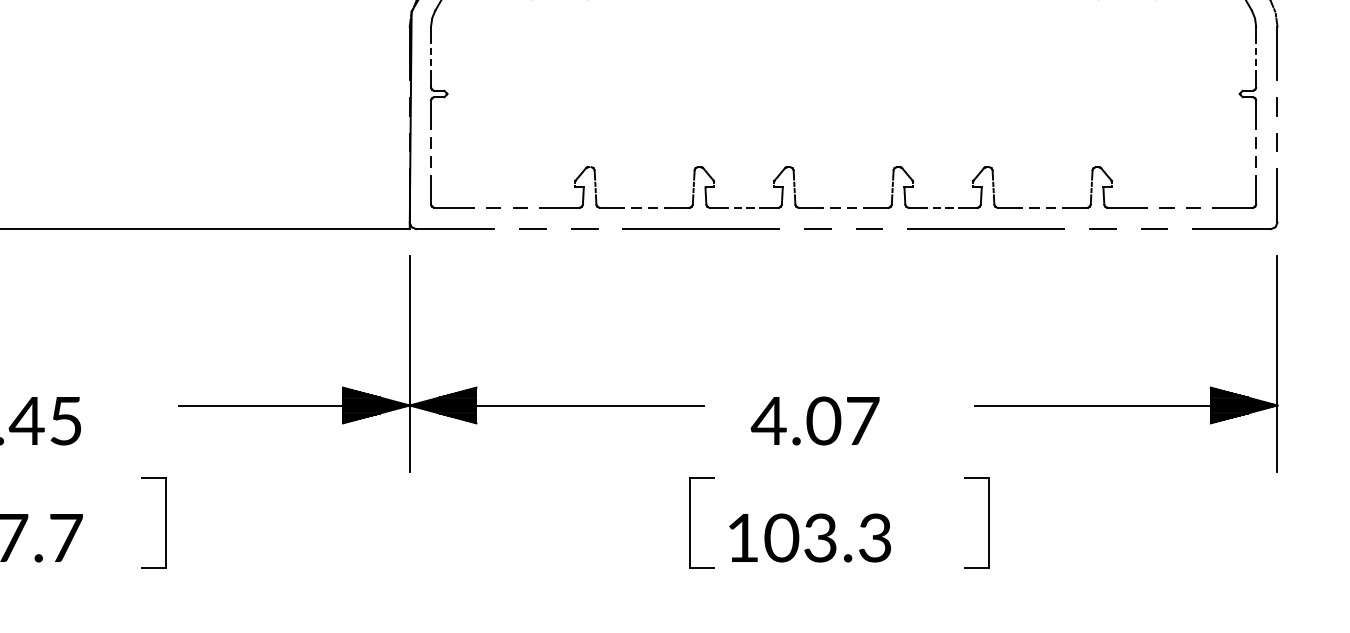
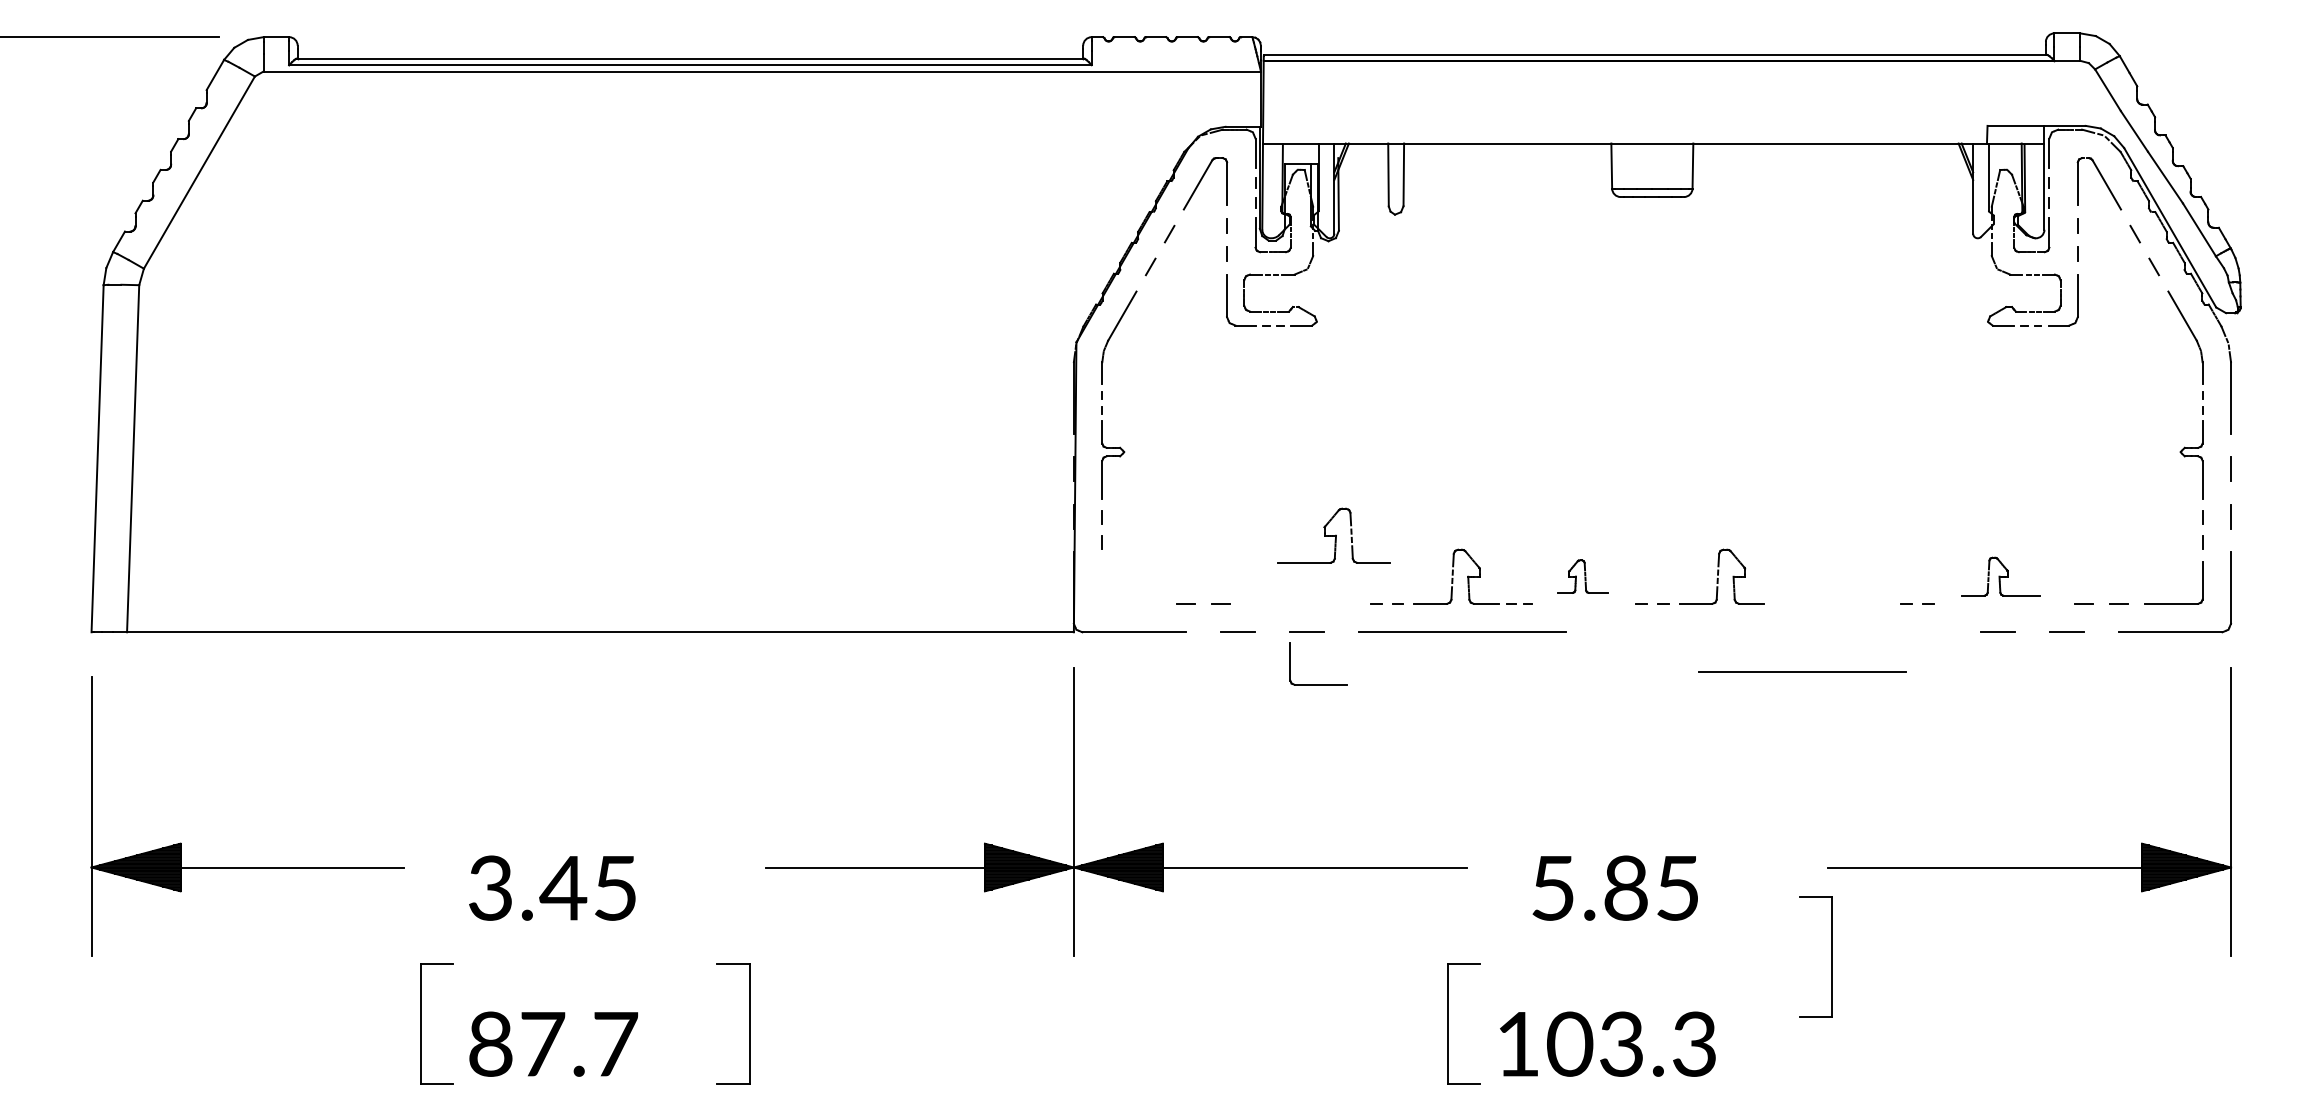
part: (581, 187) -> (1333, 535), moved
part: (791, 187) -> (1582, 576), size x0.6
part: (977, 187) -> (1831, 576), removed
part: (1104, 187) -> (2000, 576), size x0.7
part: (452, 207) -> (1318, 684), moved
line: (986, 228) -> (1802, 671), moved
line: (817, 229) -> (1617, 632), removed
line: (869, 229) -> (1686, 632), removed
text: (815, 421) -> (1614, 888), 4.07 -> 5.85
part: (989, 522) -> (1831, 956), moved

